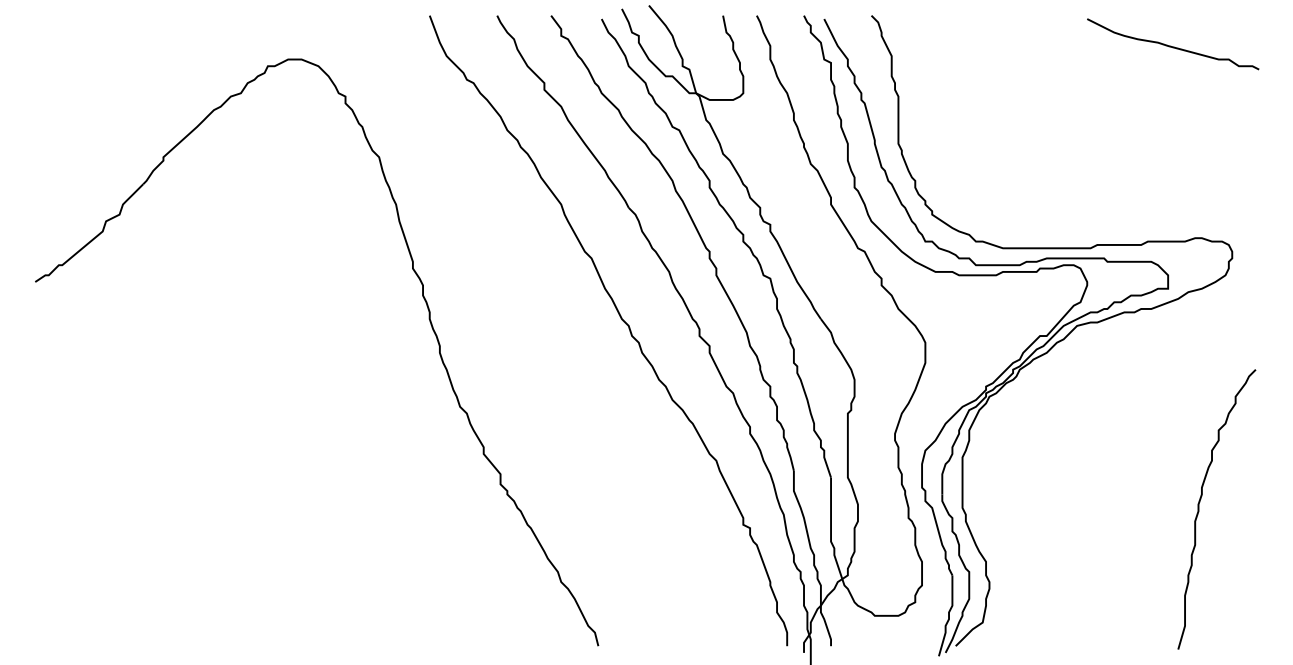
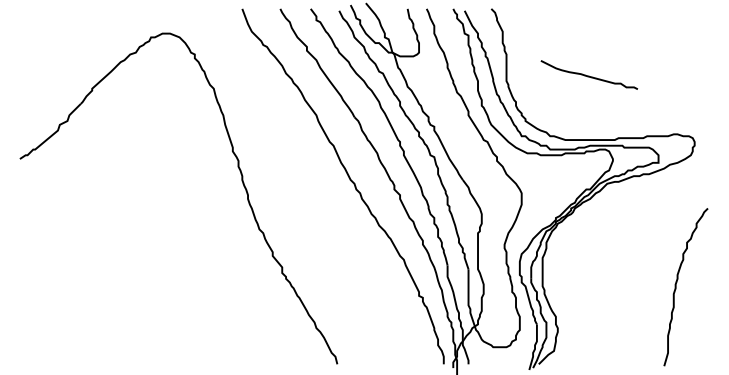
curve: (1171, 45) -> (588, 75), moved

